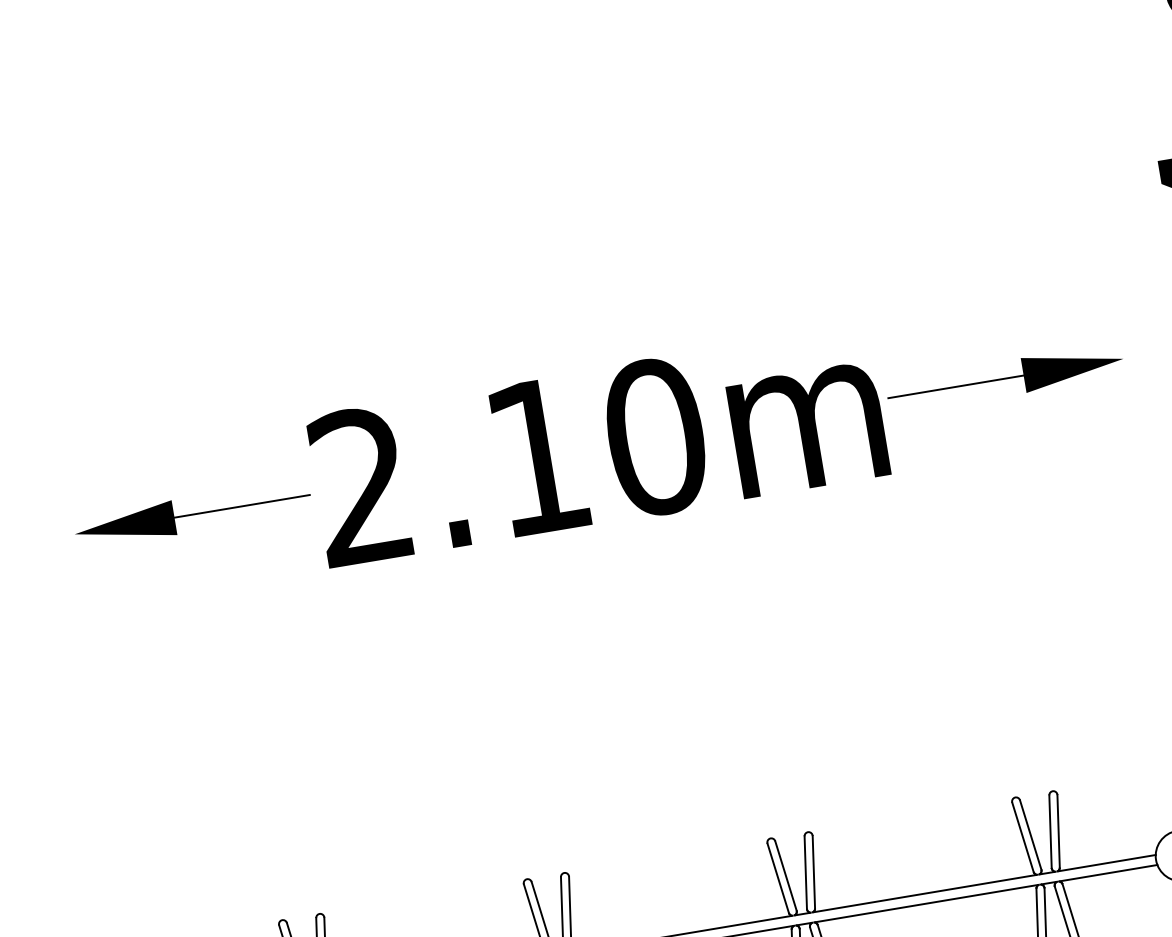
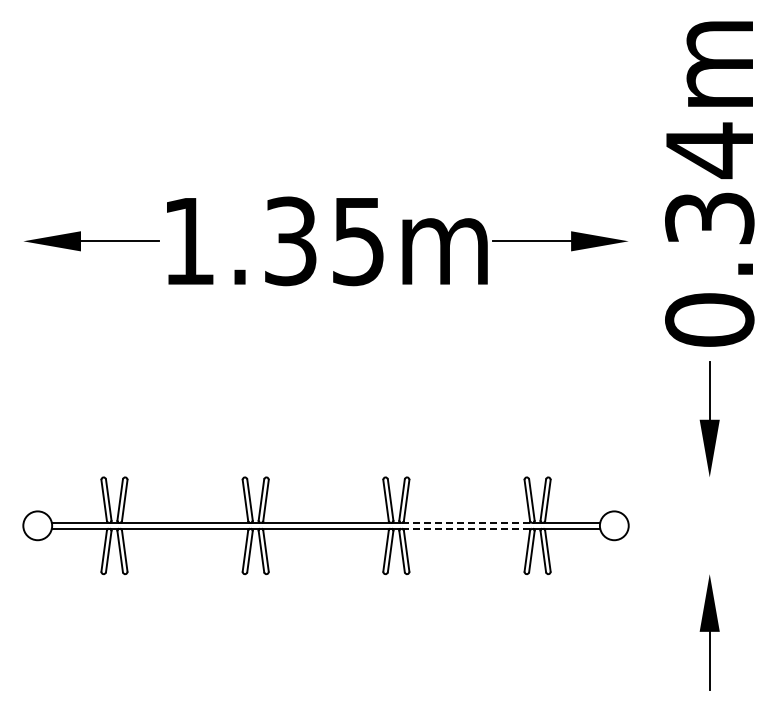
text: (509, 461) -> (274, 241), 2.10m -> 1.35m
line: (923, 893) -> (466, 522), solid -> dashed
line: (925, 903) -> (466, 528), solid -> dashed

